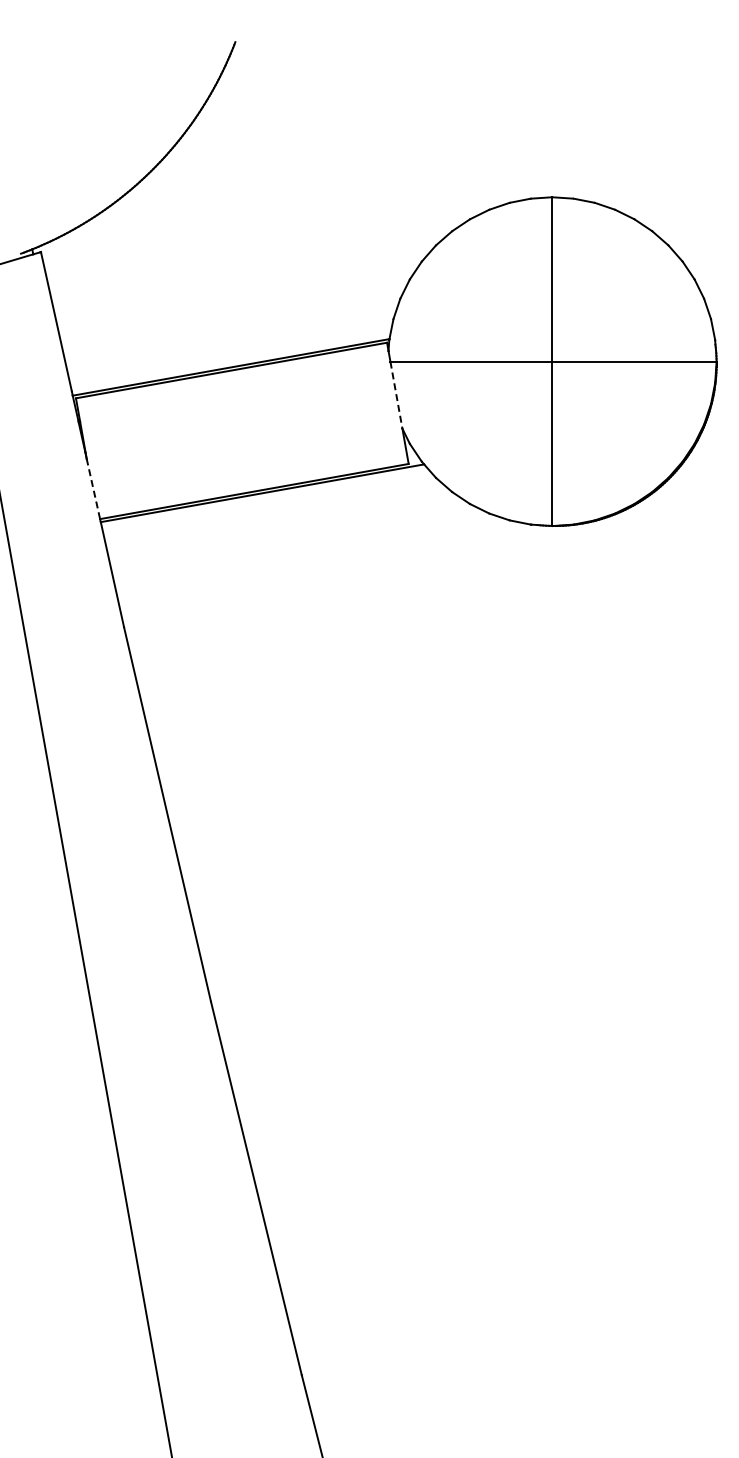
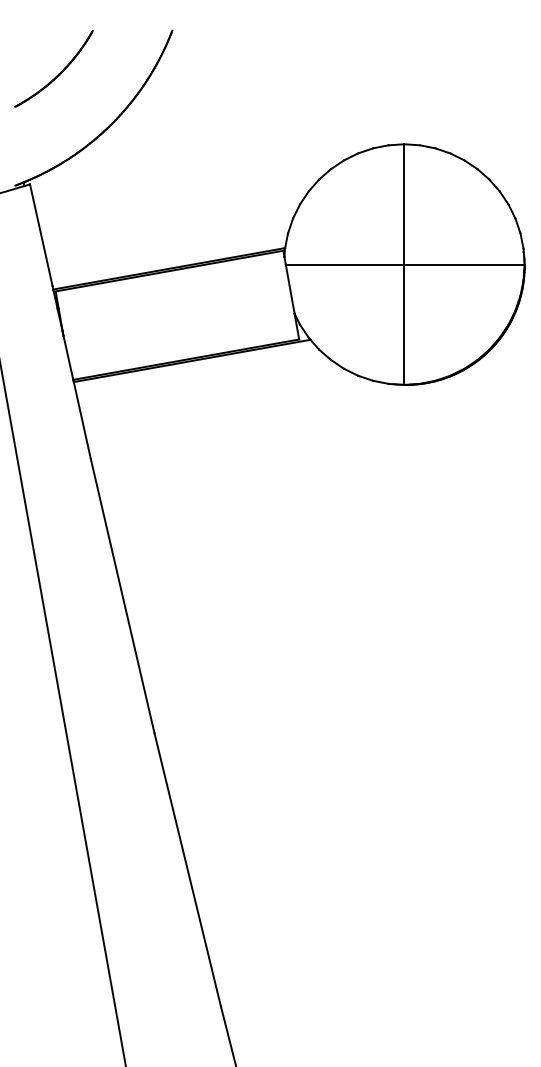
part: (80, 101) -> (58, 74), added
line: (396, 395) -> (290, 289), dashed -> solid
line: (93, 489) -> (68, 358), dashed -> solid

